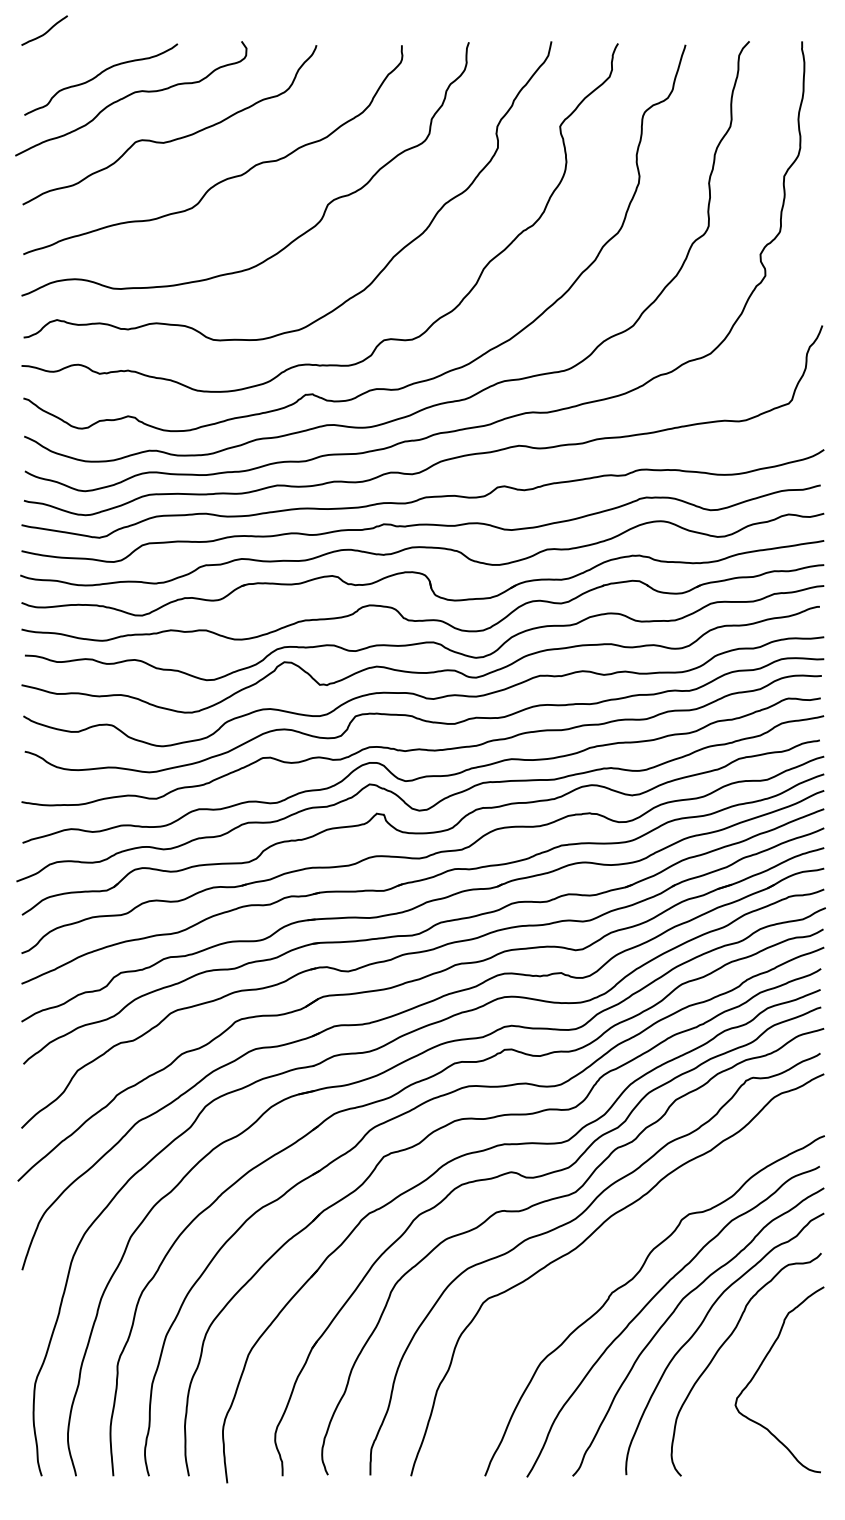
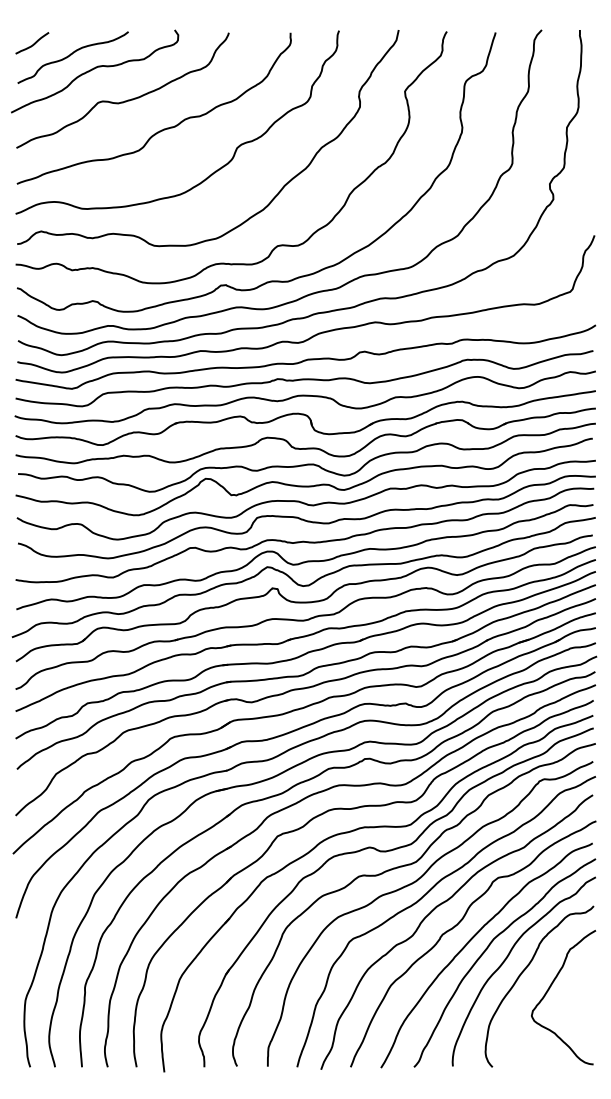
curve: (46, 31) -> (33, 43), moved
curve: (607, 1253) -> (439, 906), added

